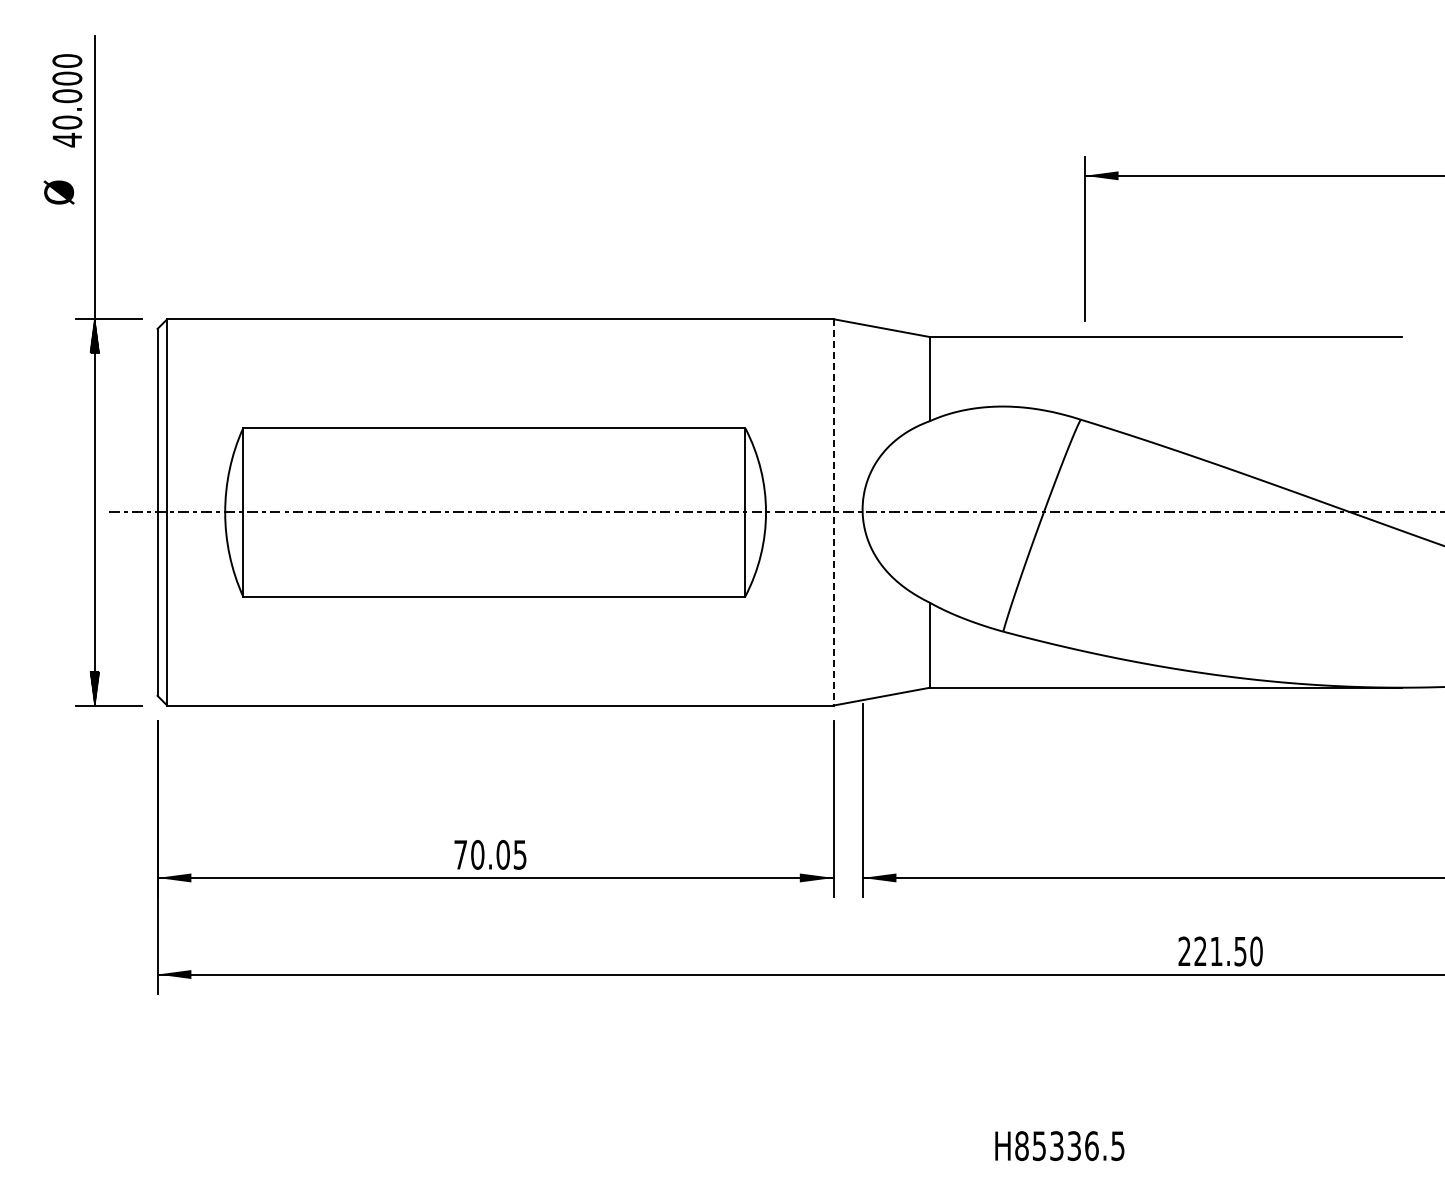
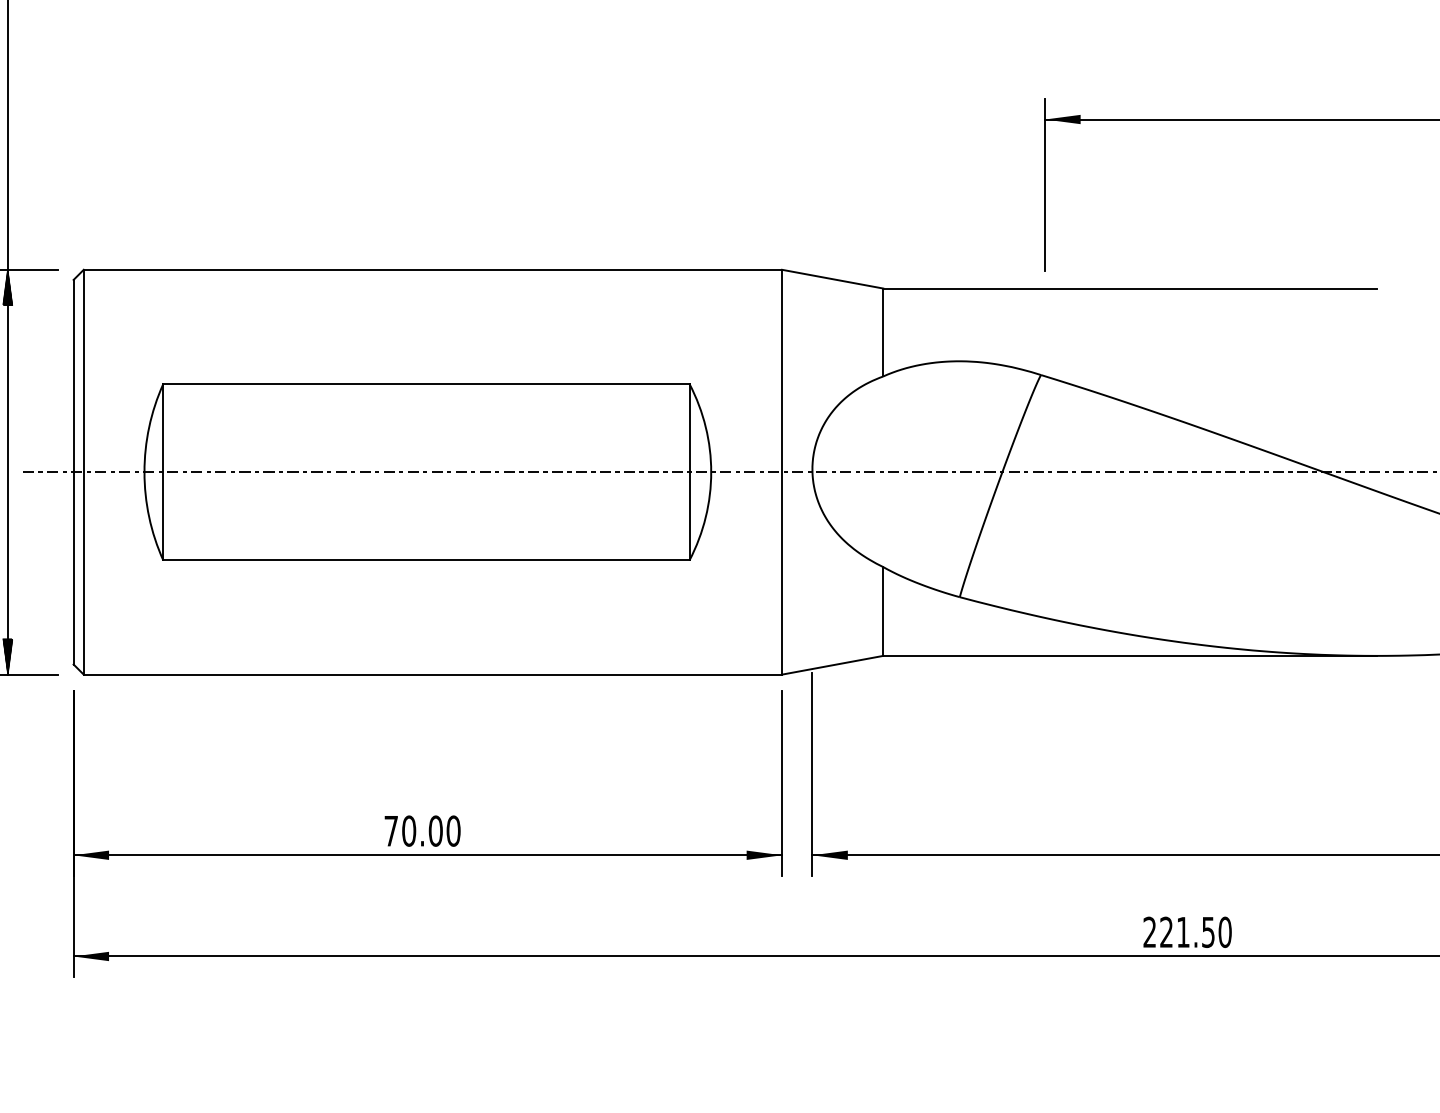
line: (833, 512) -> (781, 472), dashed -> solid
text: (519, 854) -> (452, 830), 70.05 -> 70.00

